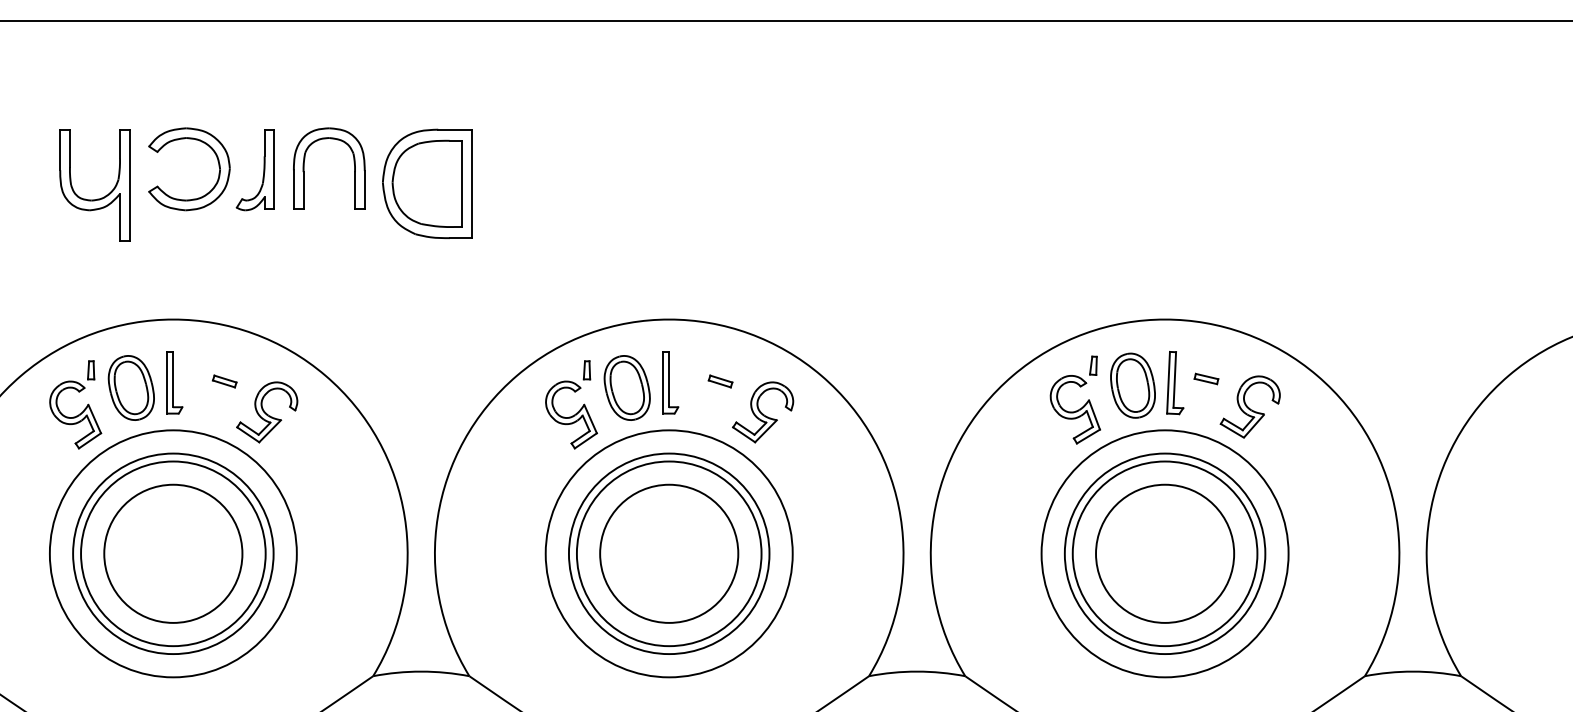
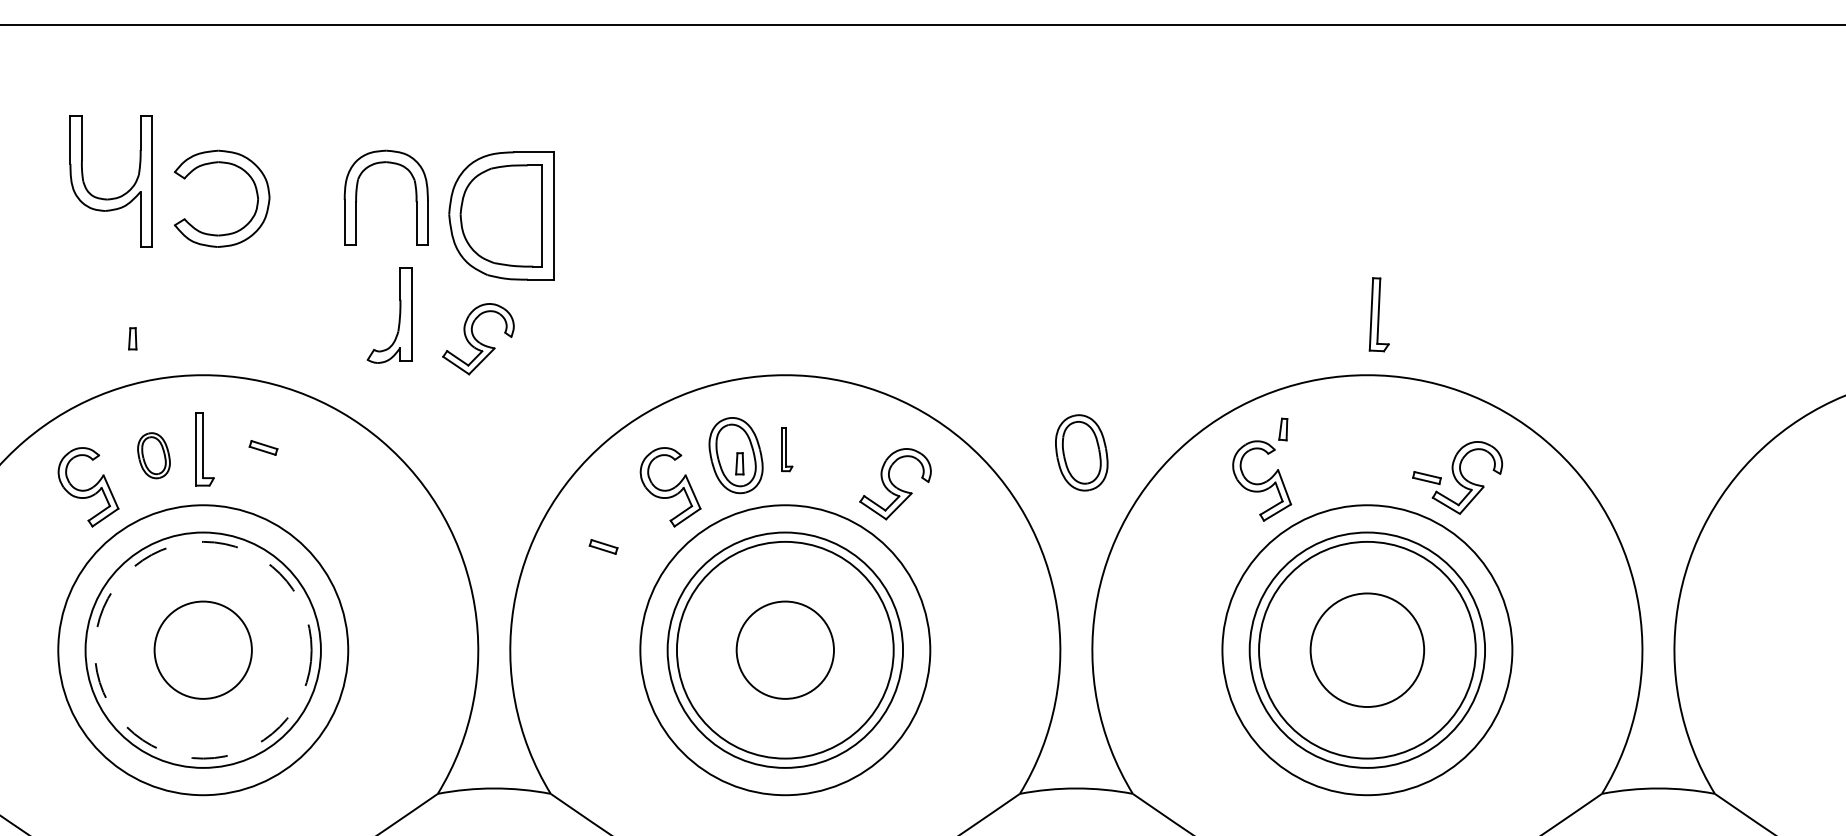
part: (263, 173) -> (398, 319), moved
part: (96, 198) -> (113, 197), moved
part: (90, 370) -> (132, 338), moved
part: (586, 370) -> (739, 463), moved
part: (1206, 378) -> (1426, 477), moved
part: (720, 381) -> (603, 546), moved
part: (670, 382) -> (786, 449), size x0.6
part: (1174, 382) -> (1378, 314), moved
part: (1132, 385) -> (1081, 452), moved
part: (130, 387) -> (153, 455), size x0.6
part: (267, 412) -> (478, 339), moved
circle: (172, 553) -> (202, 649), solid -> dashed
circle: (173, 554) -> (203, 650), size x0.6
circle: (669, 554) -> (785, 650), size x0.6
circle: (1165, 554) -> (1367, 650), size x0.7

